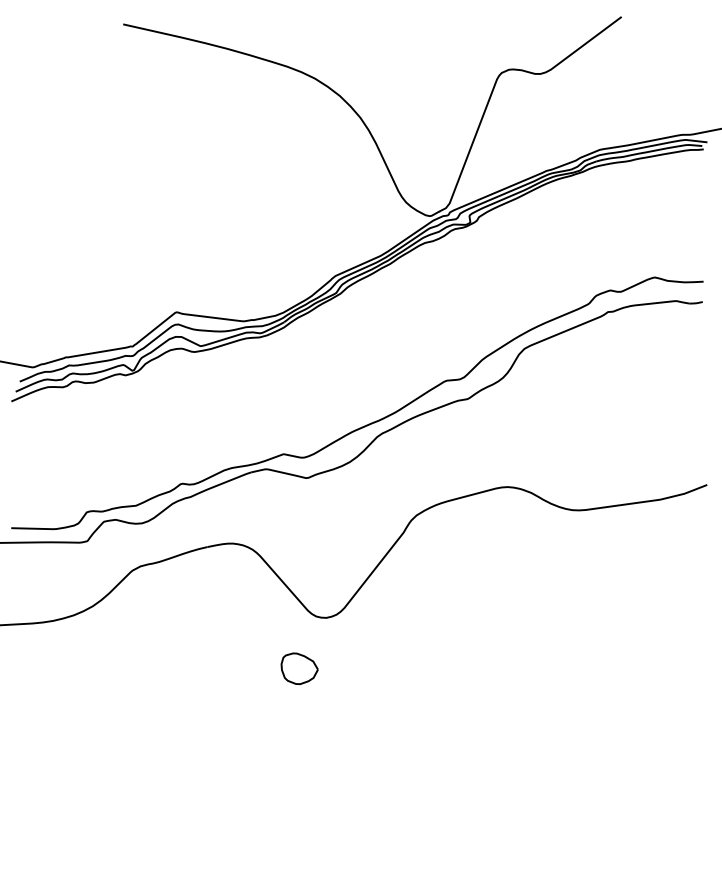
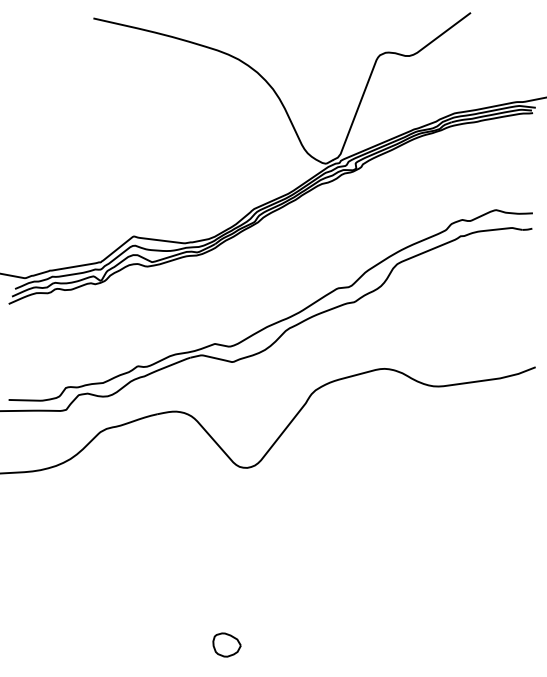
part: (299, 668) -> (226, 644), moved

